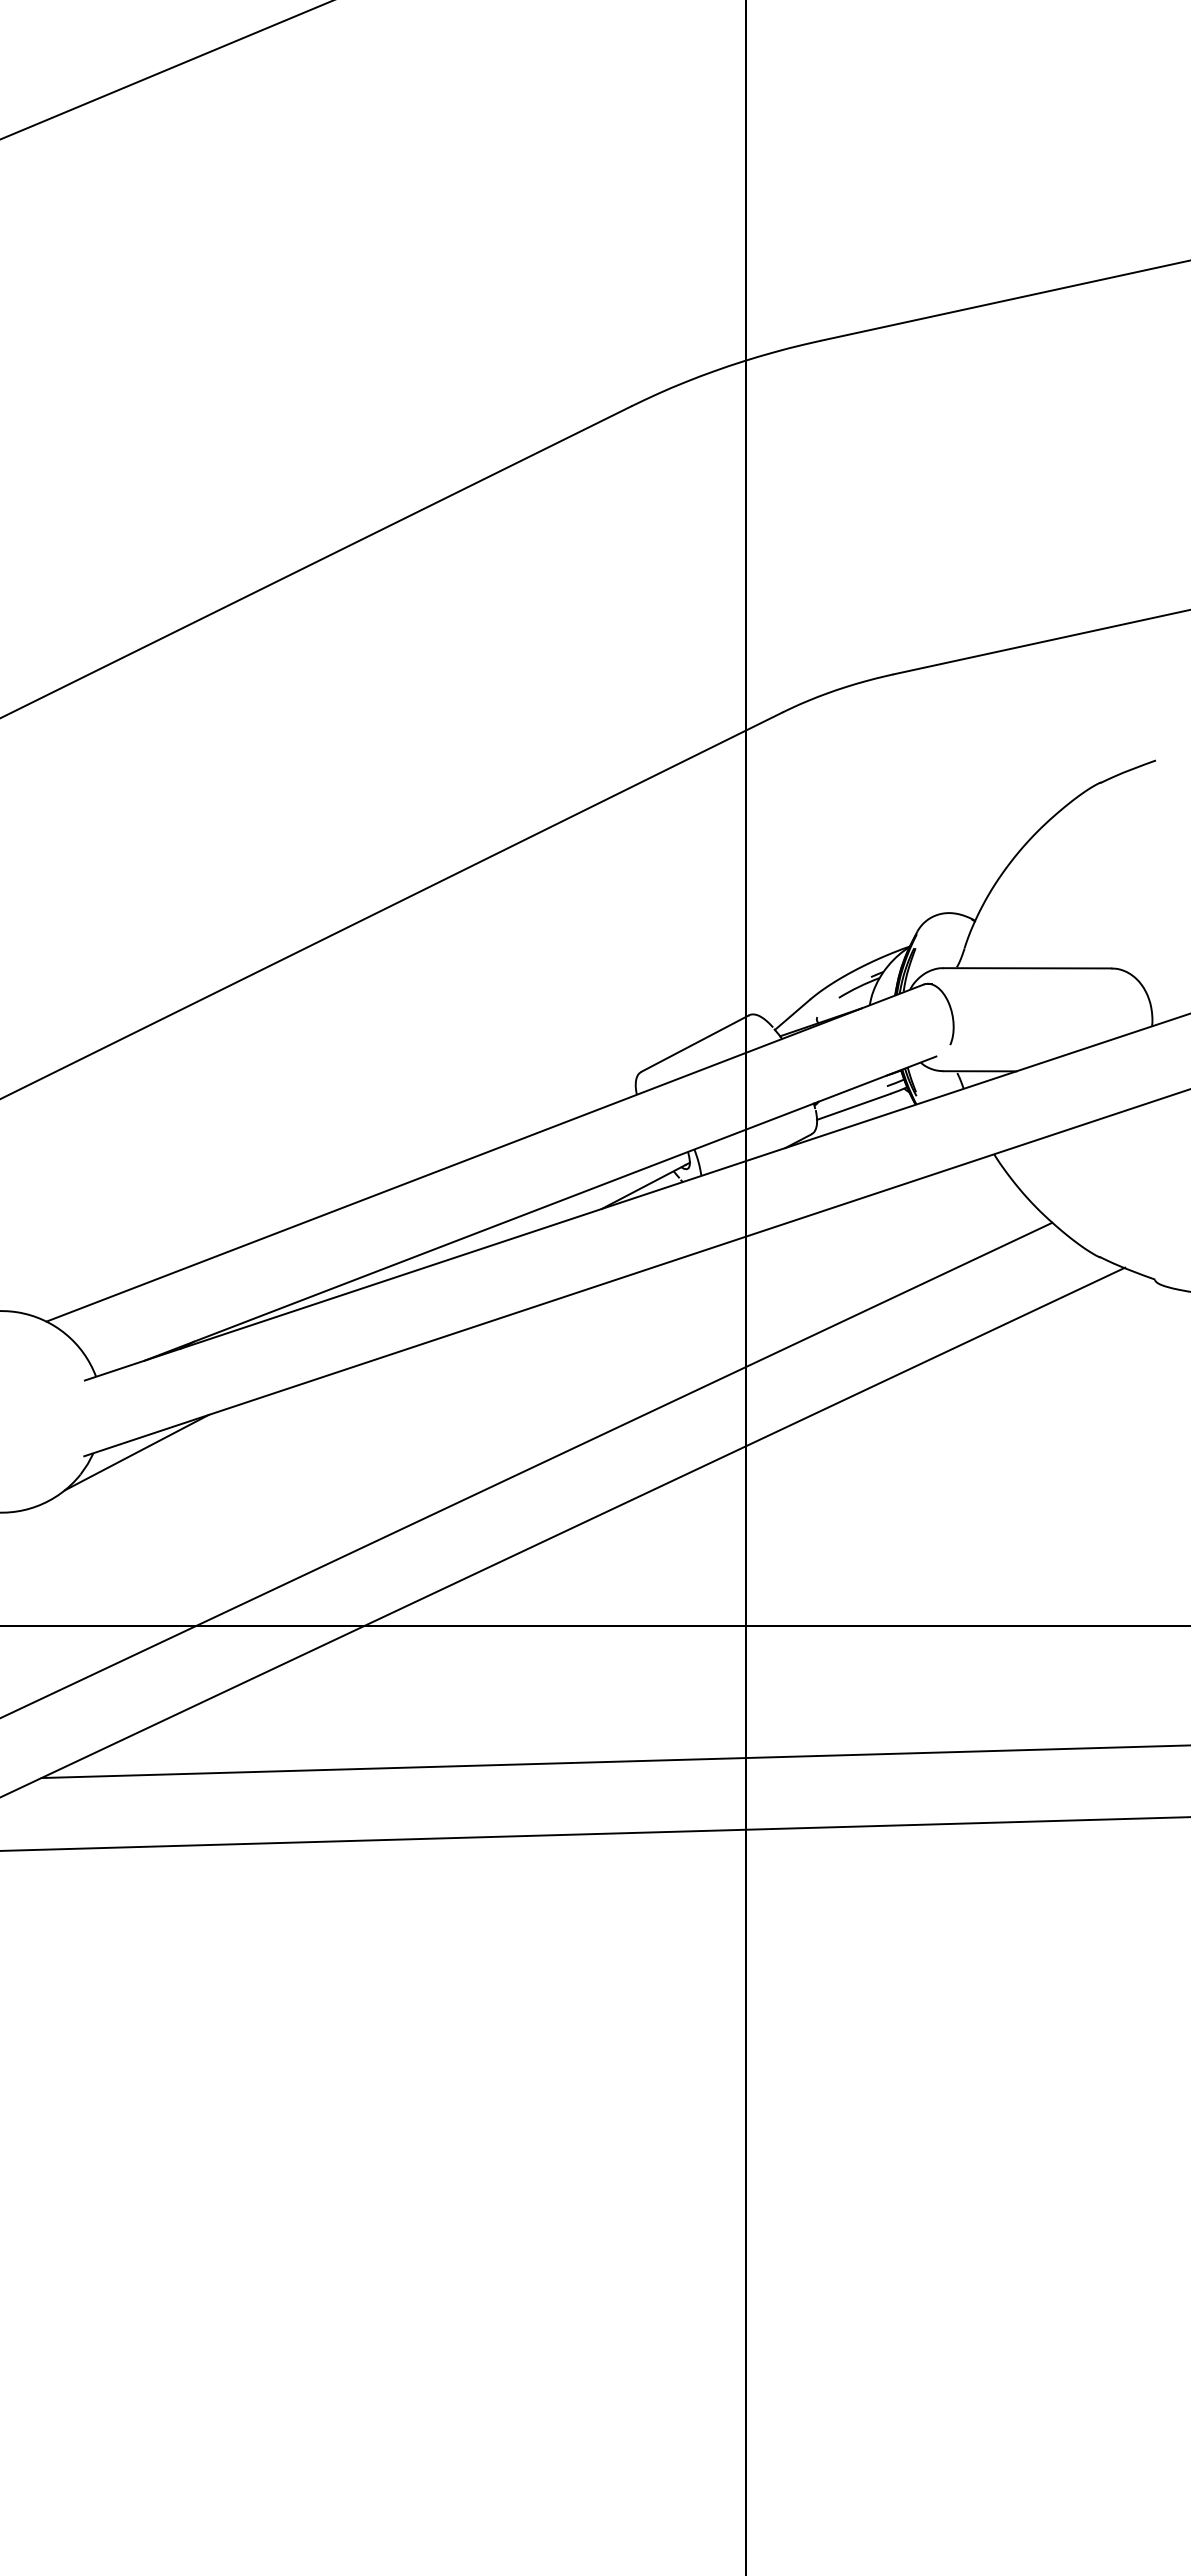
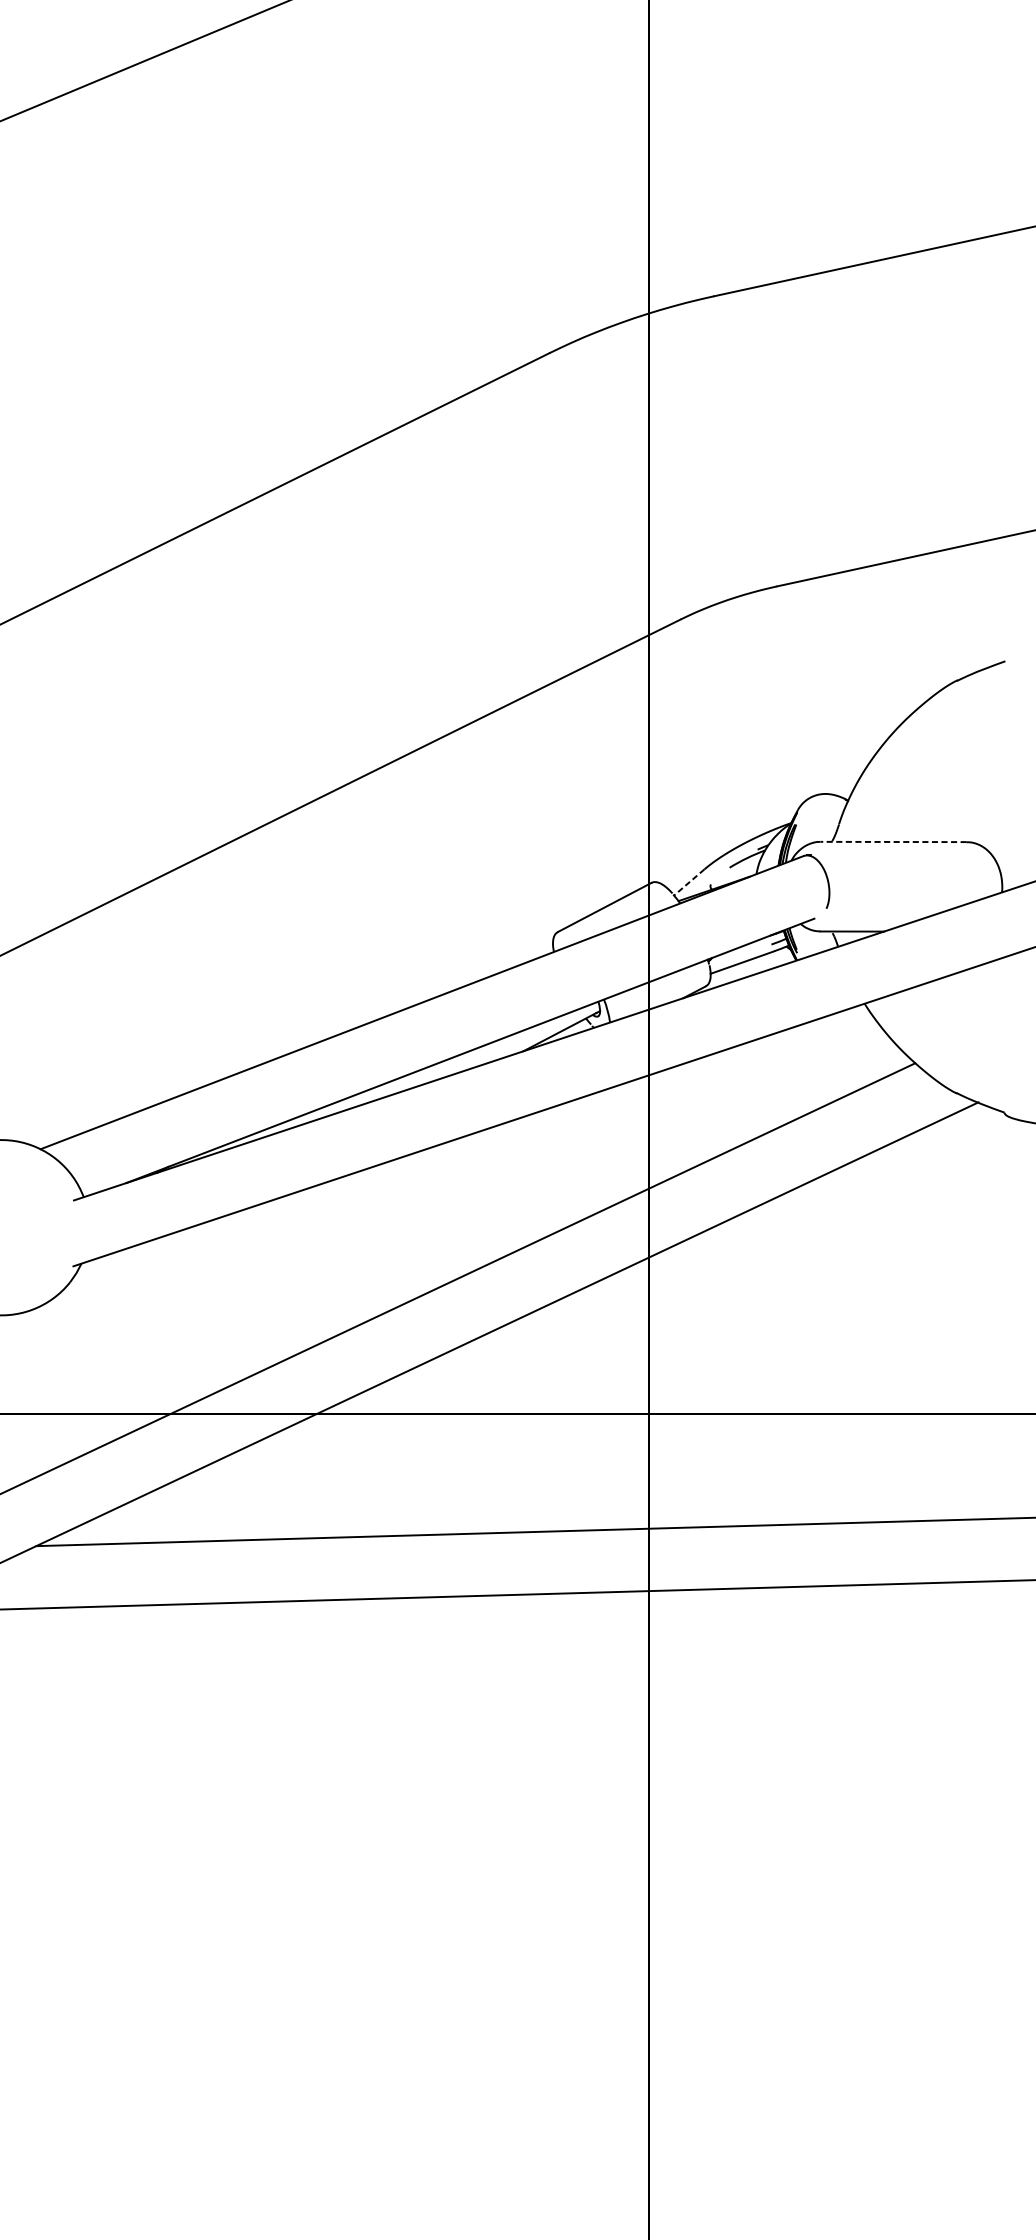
line: (1027, 968) -> (893, 842), solid -> dashed
line: (792, 1015) -> (689, 883), solid -> dashed
line: (136, 1452) -> (118, 1263), removed

